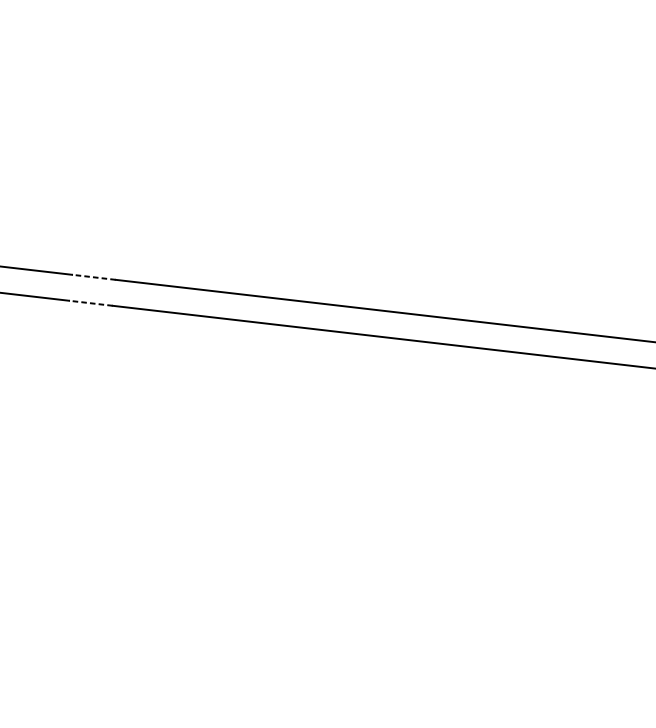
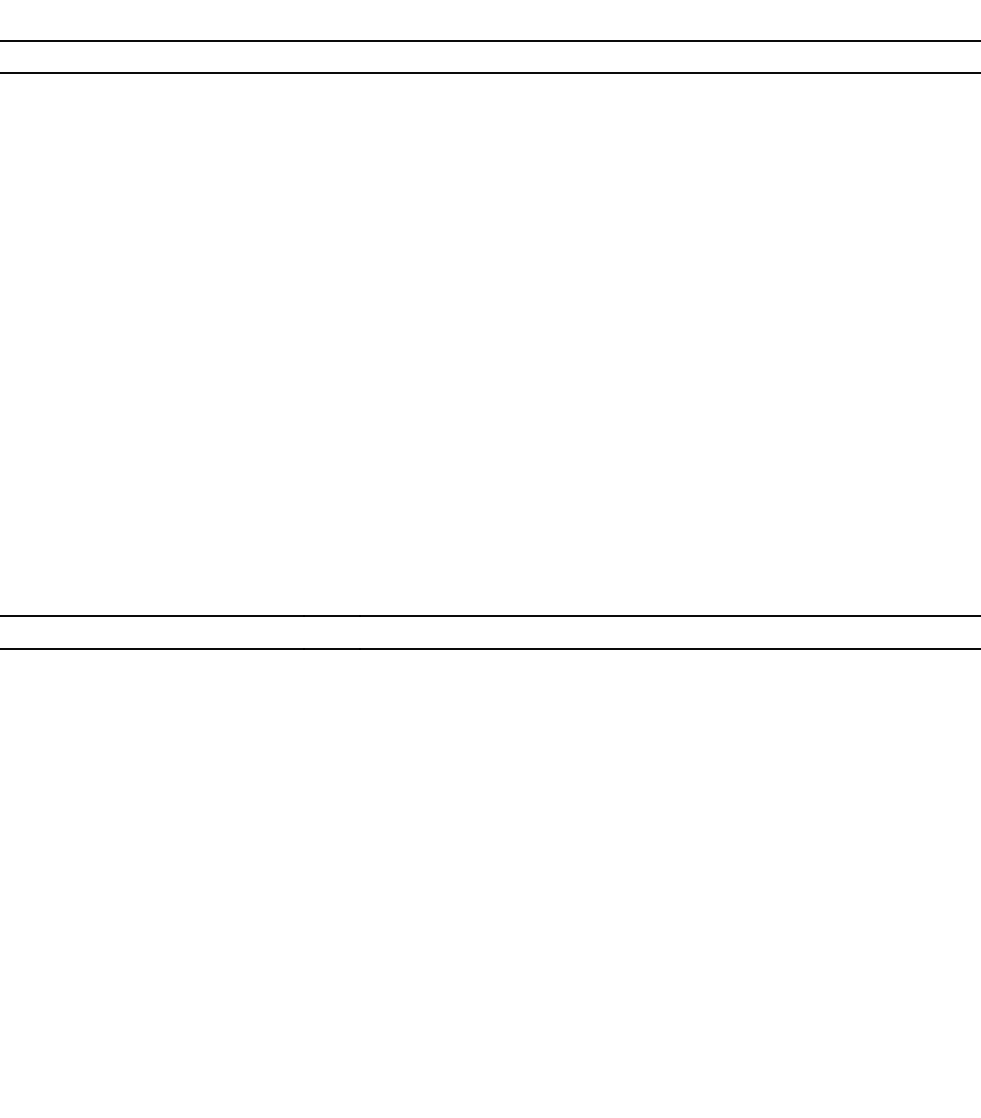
line: (94, 277) -> (332, 616), dashed -> solid
line: (91, 303) -> (332, 649), dashed -> solid

